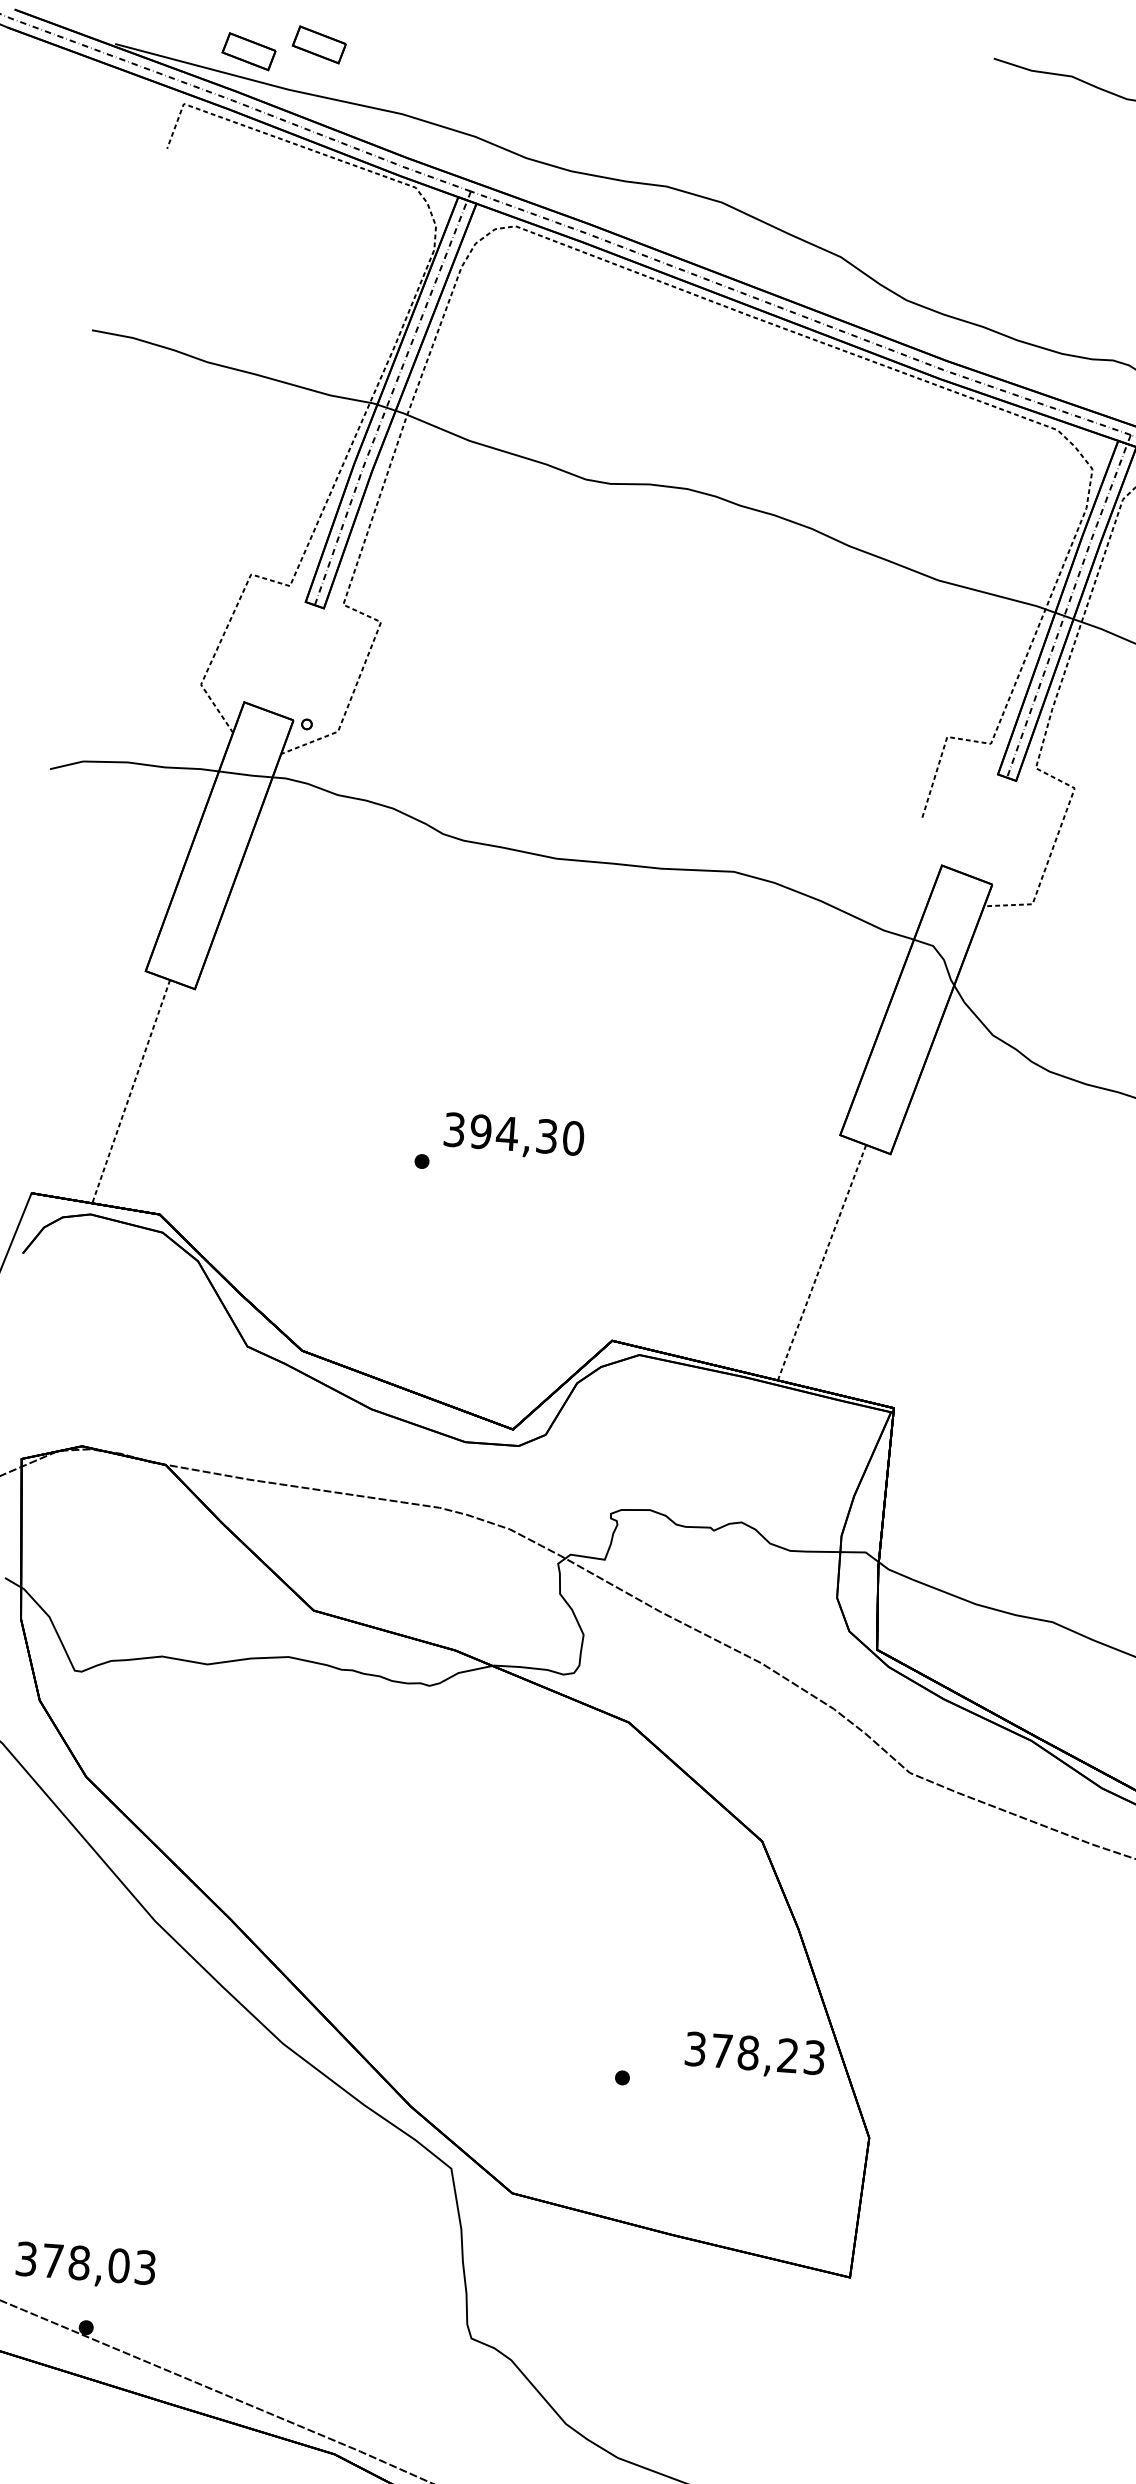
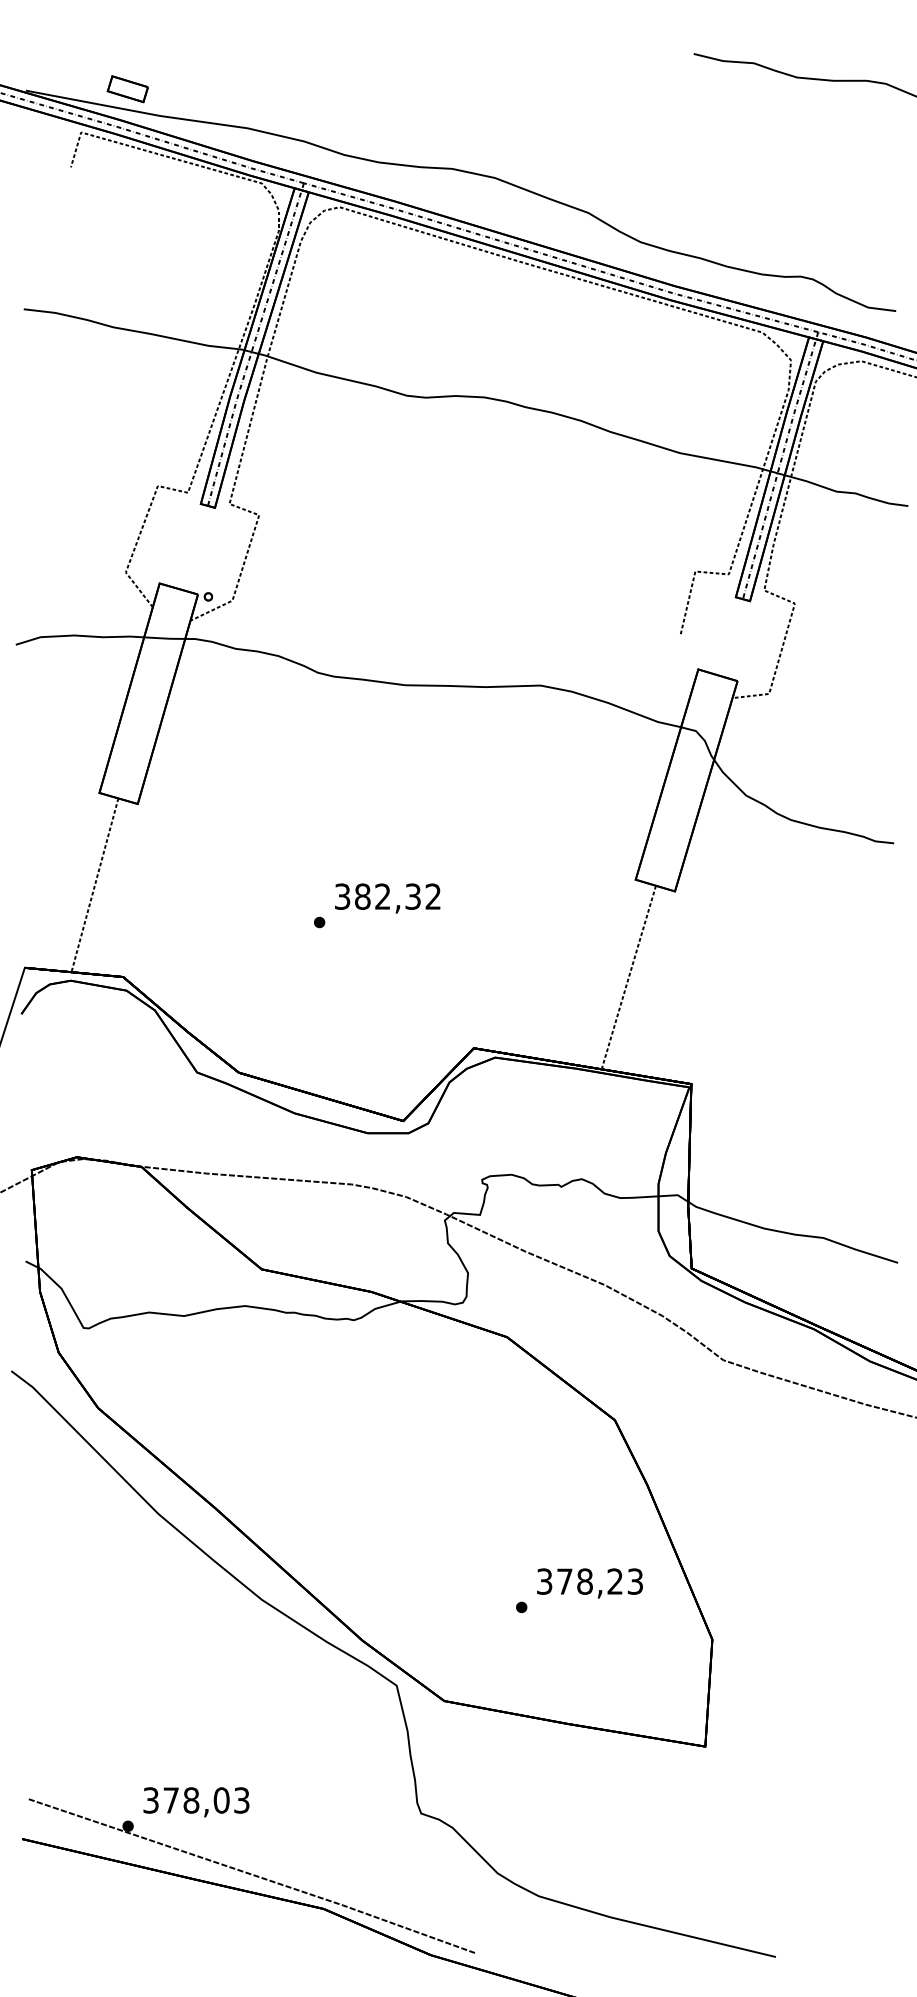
part: (318, 45) -> (180, 80), removed
text: (526, 1134) -> (397, 896), 394,30 -> 382,32
text: (754, 2055) -> (589, 1583), moved
text: (85, 2266) -> (196, 1802), moved

